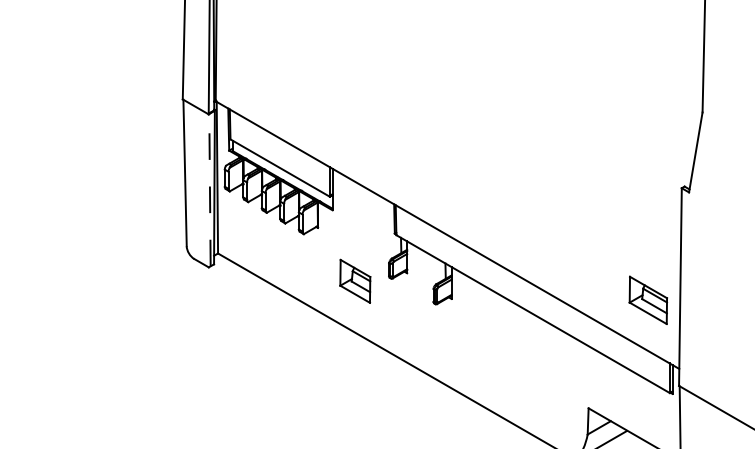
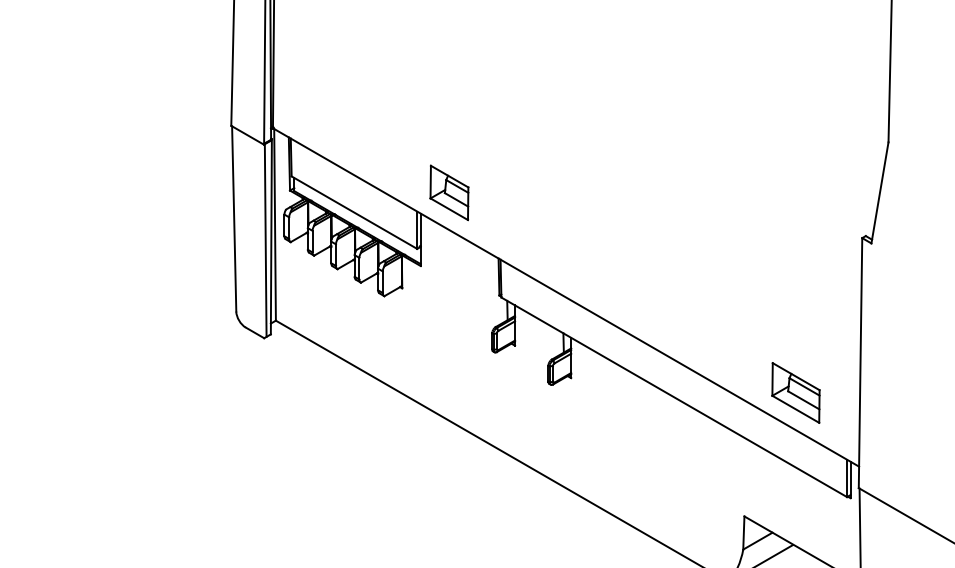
line: (209, 190) -> (265, 240), dashed -> solid
part: (355, 281) -> (449, 192), moved
part: (647, 300) -> (795, 392), moved

